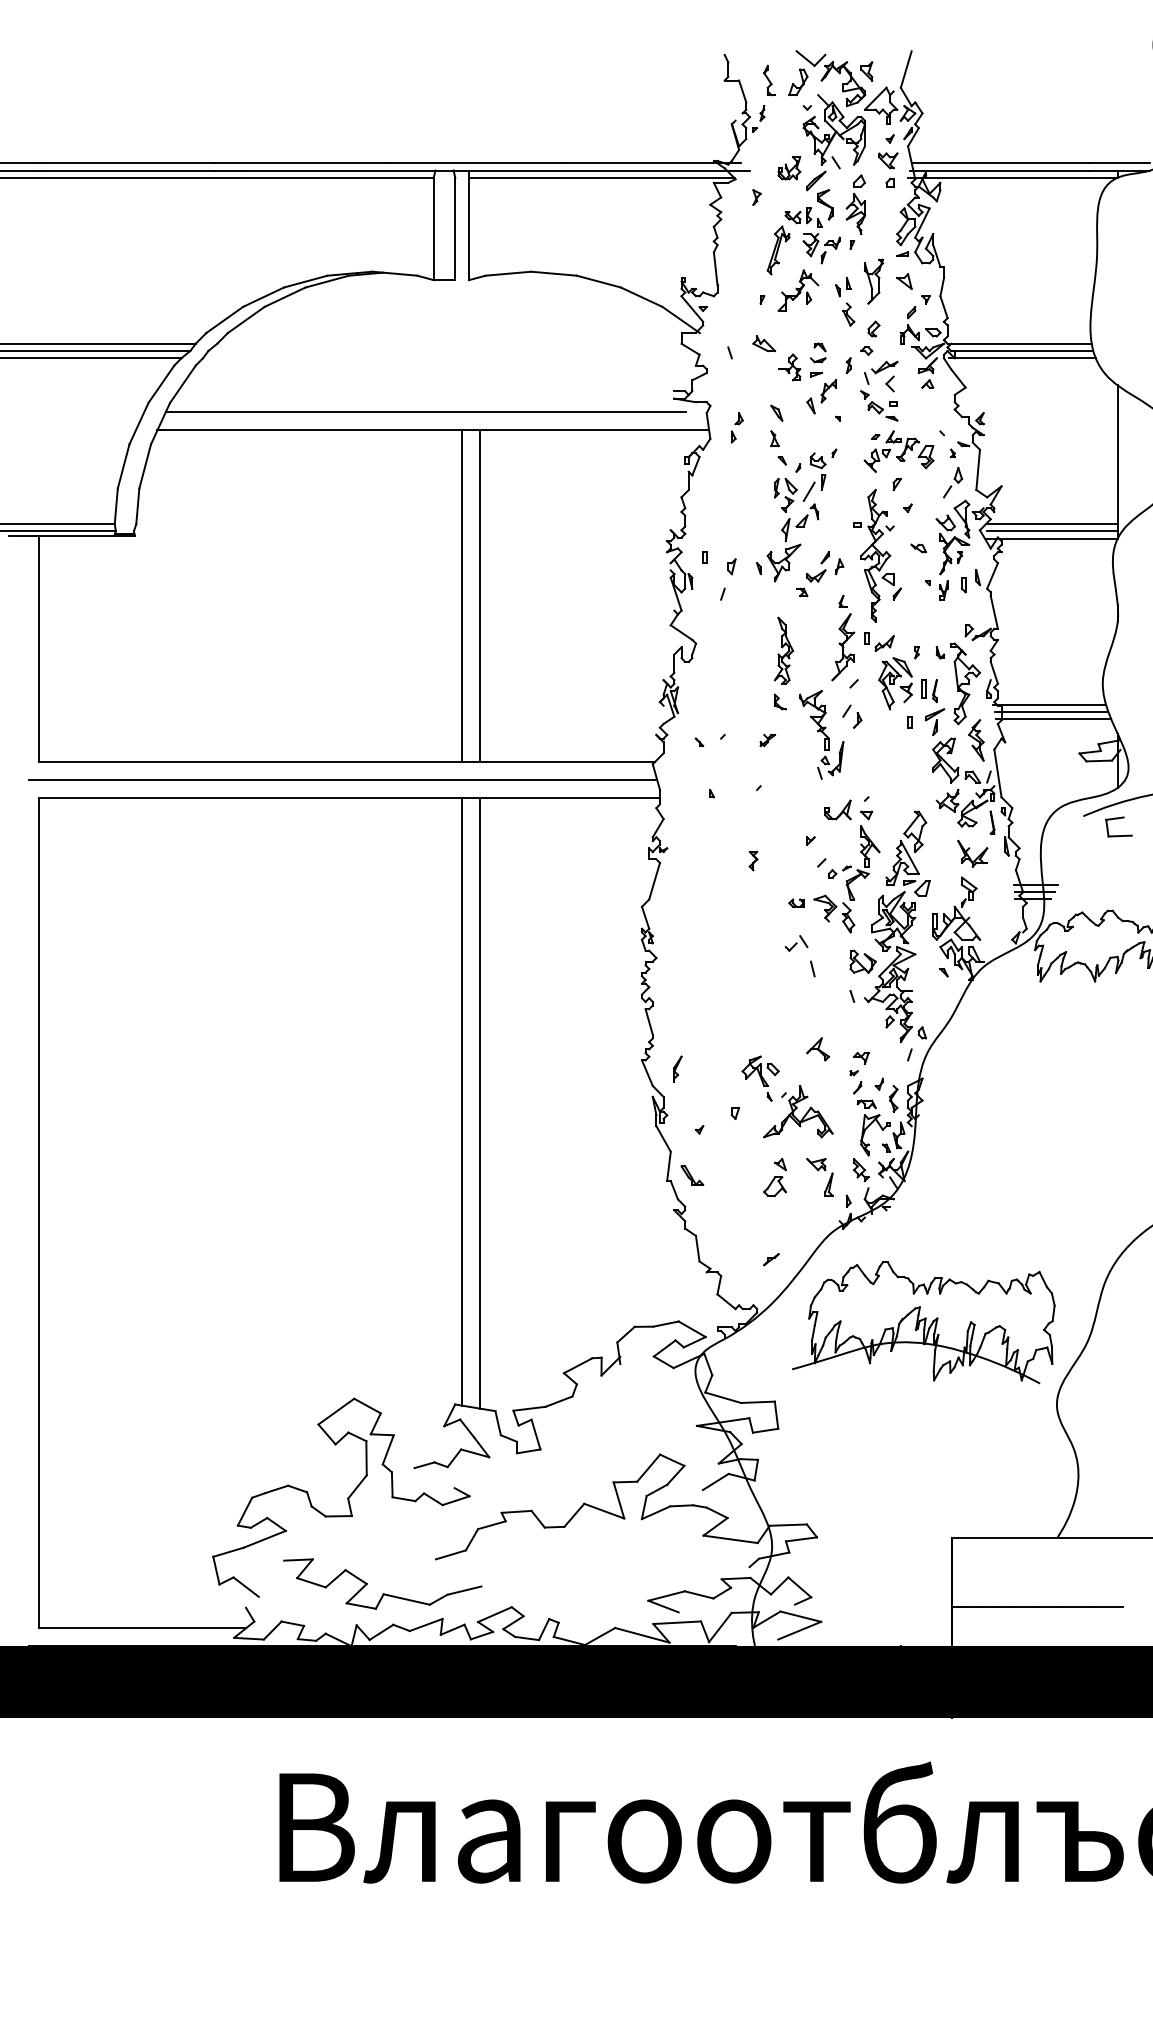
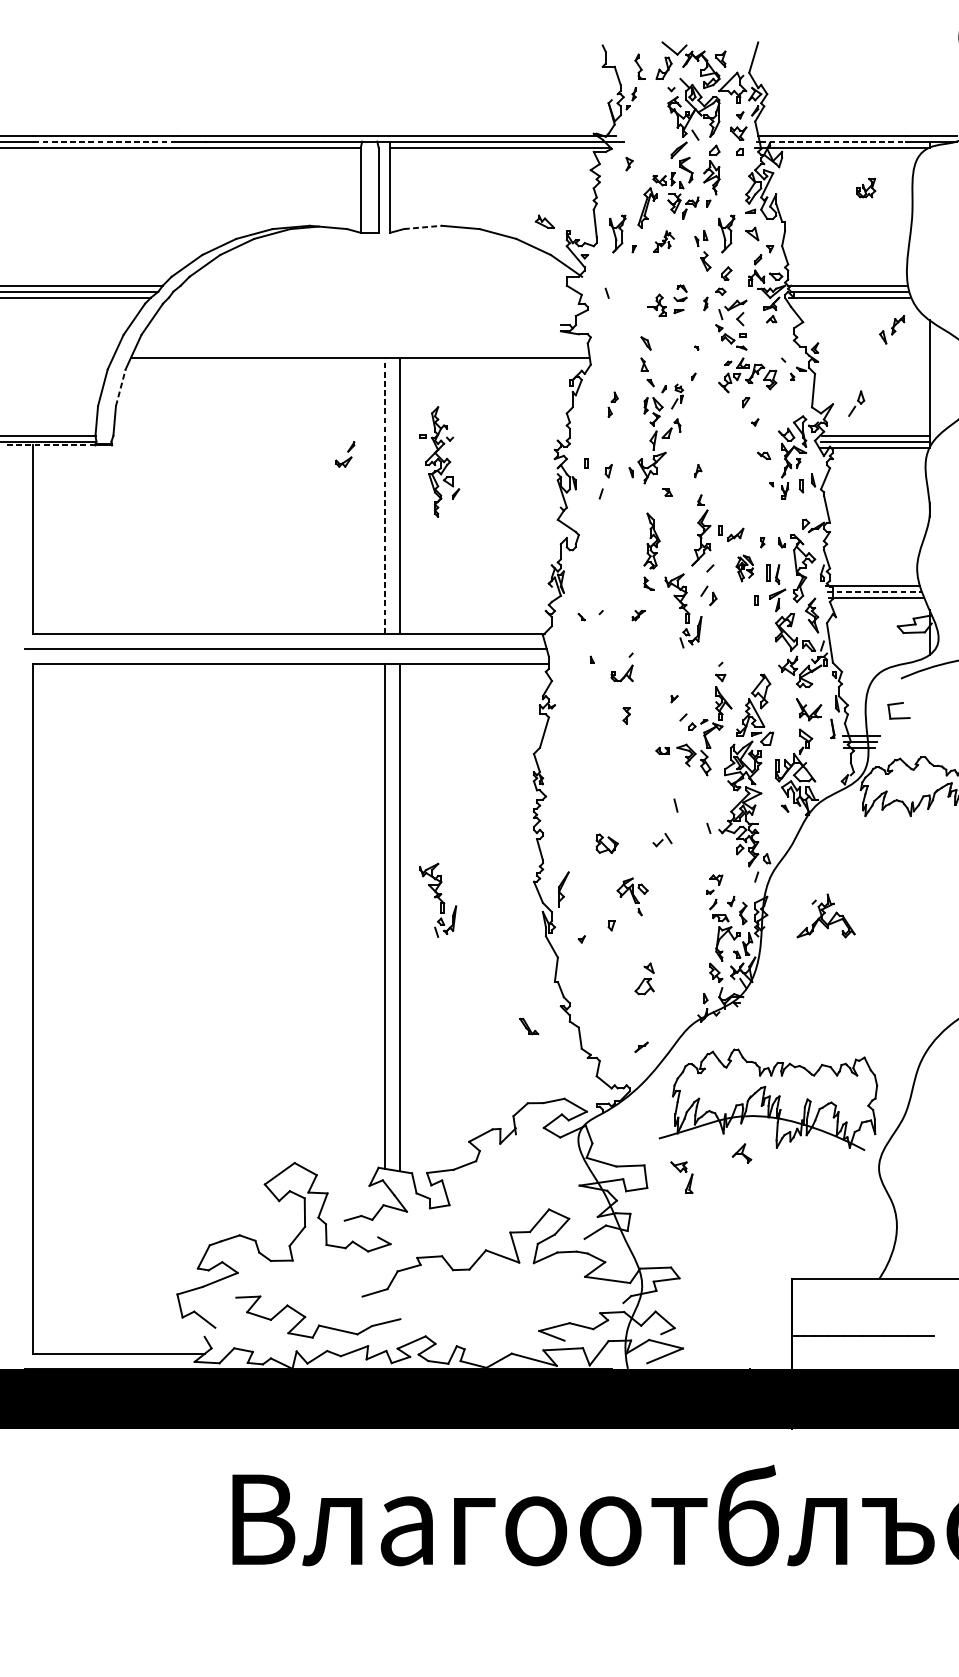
part: (789, 168) -> (866, 188), moved
line: (127, 170) -> (106, 141), solid -> dashed
line: (1002, 170) -> (833, 141), solid -> dashed
line: (508, 273) -> (422, 227), solid -> dashed
part: (742, 281) -> (617, 233), added
part: (798, 290) -> (664, 241), size x0.6
part: (763, 343) -> (544, 221), moved
part: (821, 396) -> (891, 329), moved
line: (425, 412) -> (353, 342), removed
part: (736, 427) -> (612, 404), moved
line: (145, 466) -> (121, 387), solid -> dashed
part: (814, 476) -> (677, 396), size x0.6
part: (953, 482) -> (857, 403), moved
line: (61, 535) -> (51, 445), solid -> dashed
part: (877, 555) -> (439, 461), moved
part: (817, 566) -> (344, 454), moved
line: (462, 596) -> (384, 495), solid -> dashed
part: (895, 683) -> (744, 568), size x0.6
line: (1051, 711) -> (874, 591), solid -> dashed
part: (837, 809) -> (621, 673), moved
part: (1118, 819) -> (898, 704), moved
part: (992, 822) -> (832, 728), moved
part: (796, 943) -> (662, 840), moved
part: (862, 961) -> (606, 843), moved
part: (818, 1049) -> (742, 1153), moved
part: (677, 1068) -> (563, 888), size x1.6
part: (526, 1082) -> (437, 900), added
part: (798, 1111) -> (826, 915), moved
part: (818, 1171) -> (680, 1172), moved
part: (692, 1175) -> (529, 1026), moved

